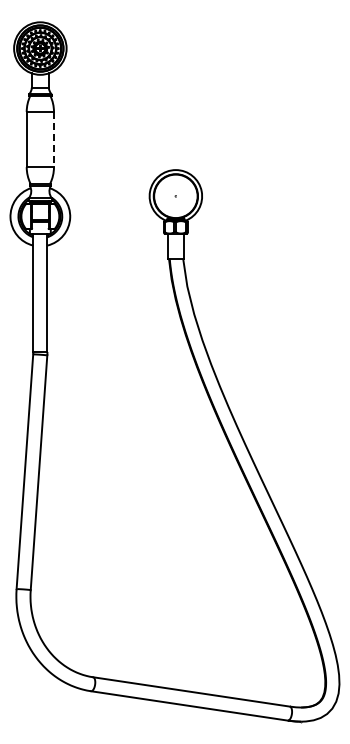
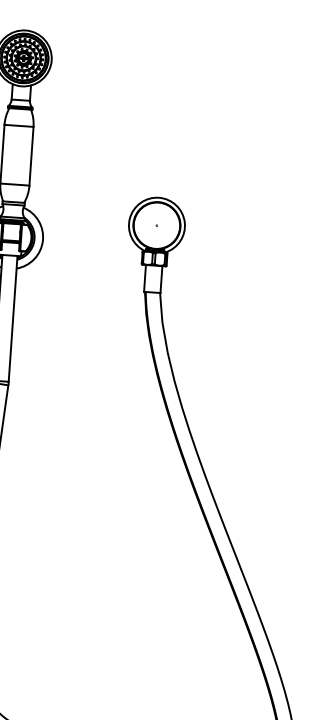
line: (54, 139) -> (32, 156), dashed -> solid

